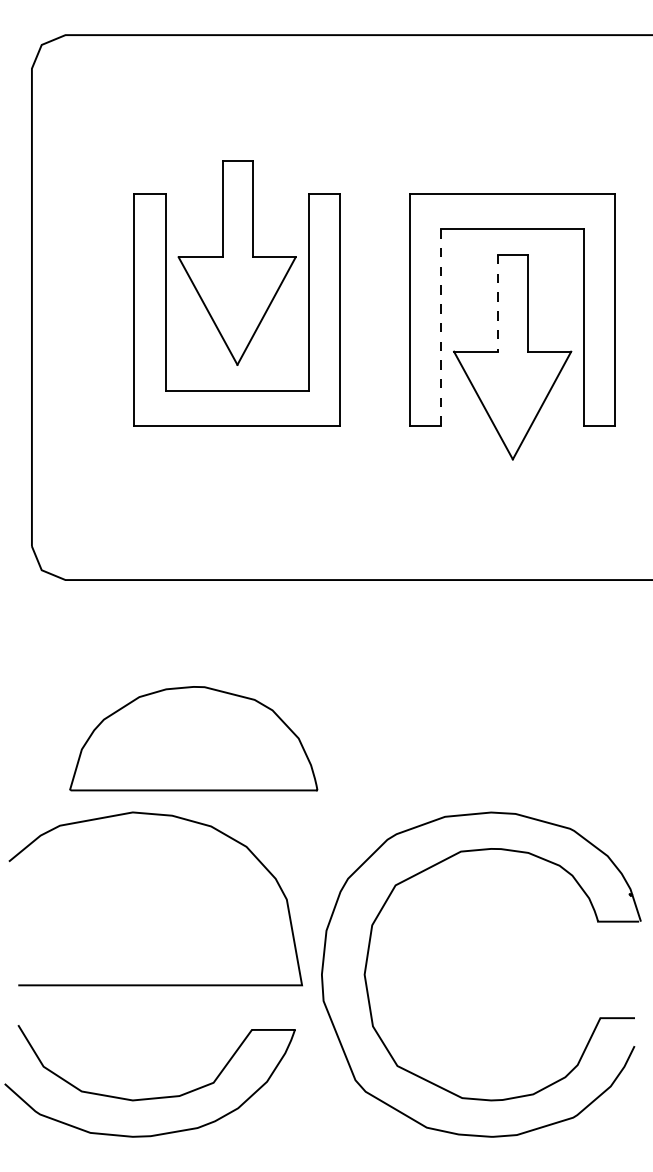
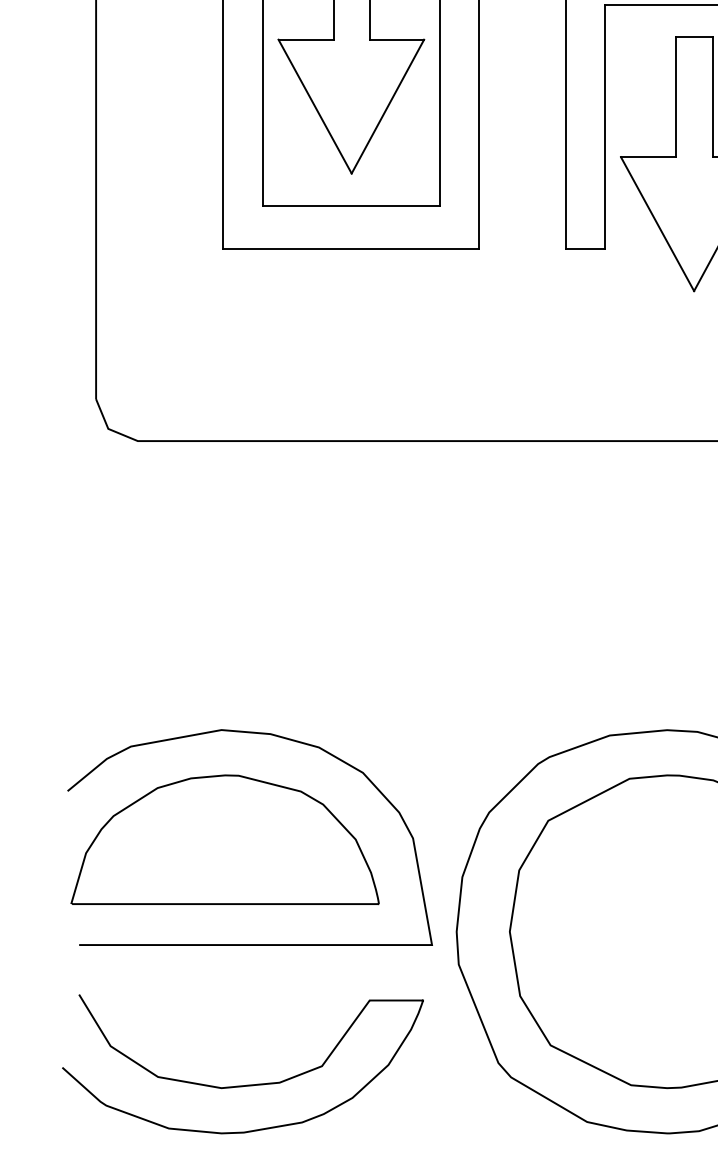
line: (498, 303) -> (676, 97), dashed -> solid
line: (441, 328) -> (605, 128), dashed -> solid
curve: (190, 688) -> (221, 777), moved

